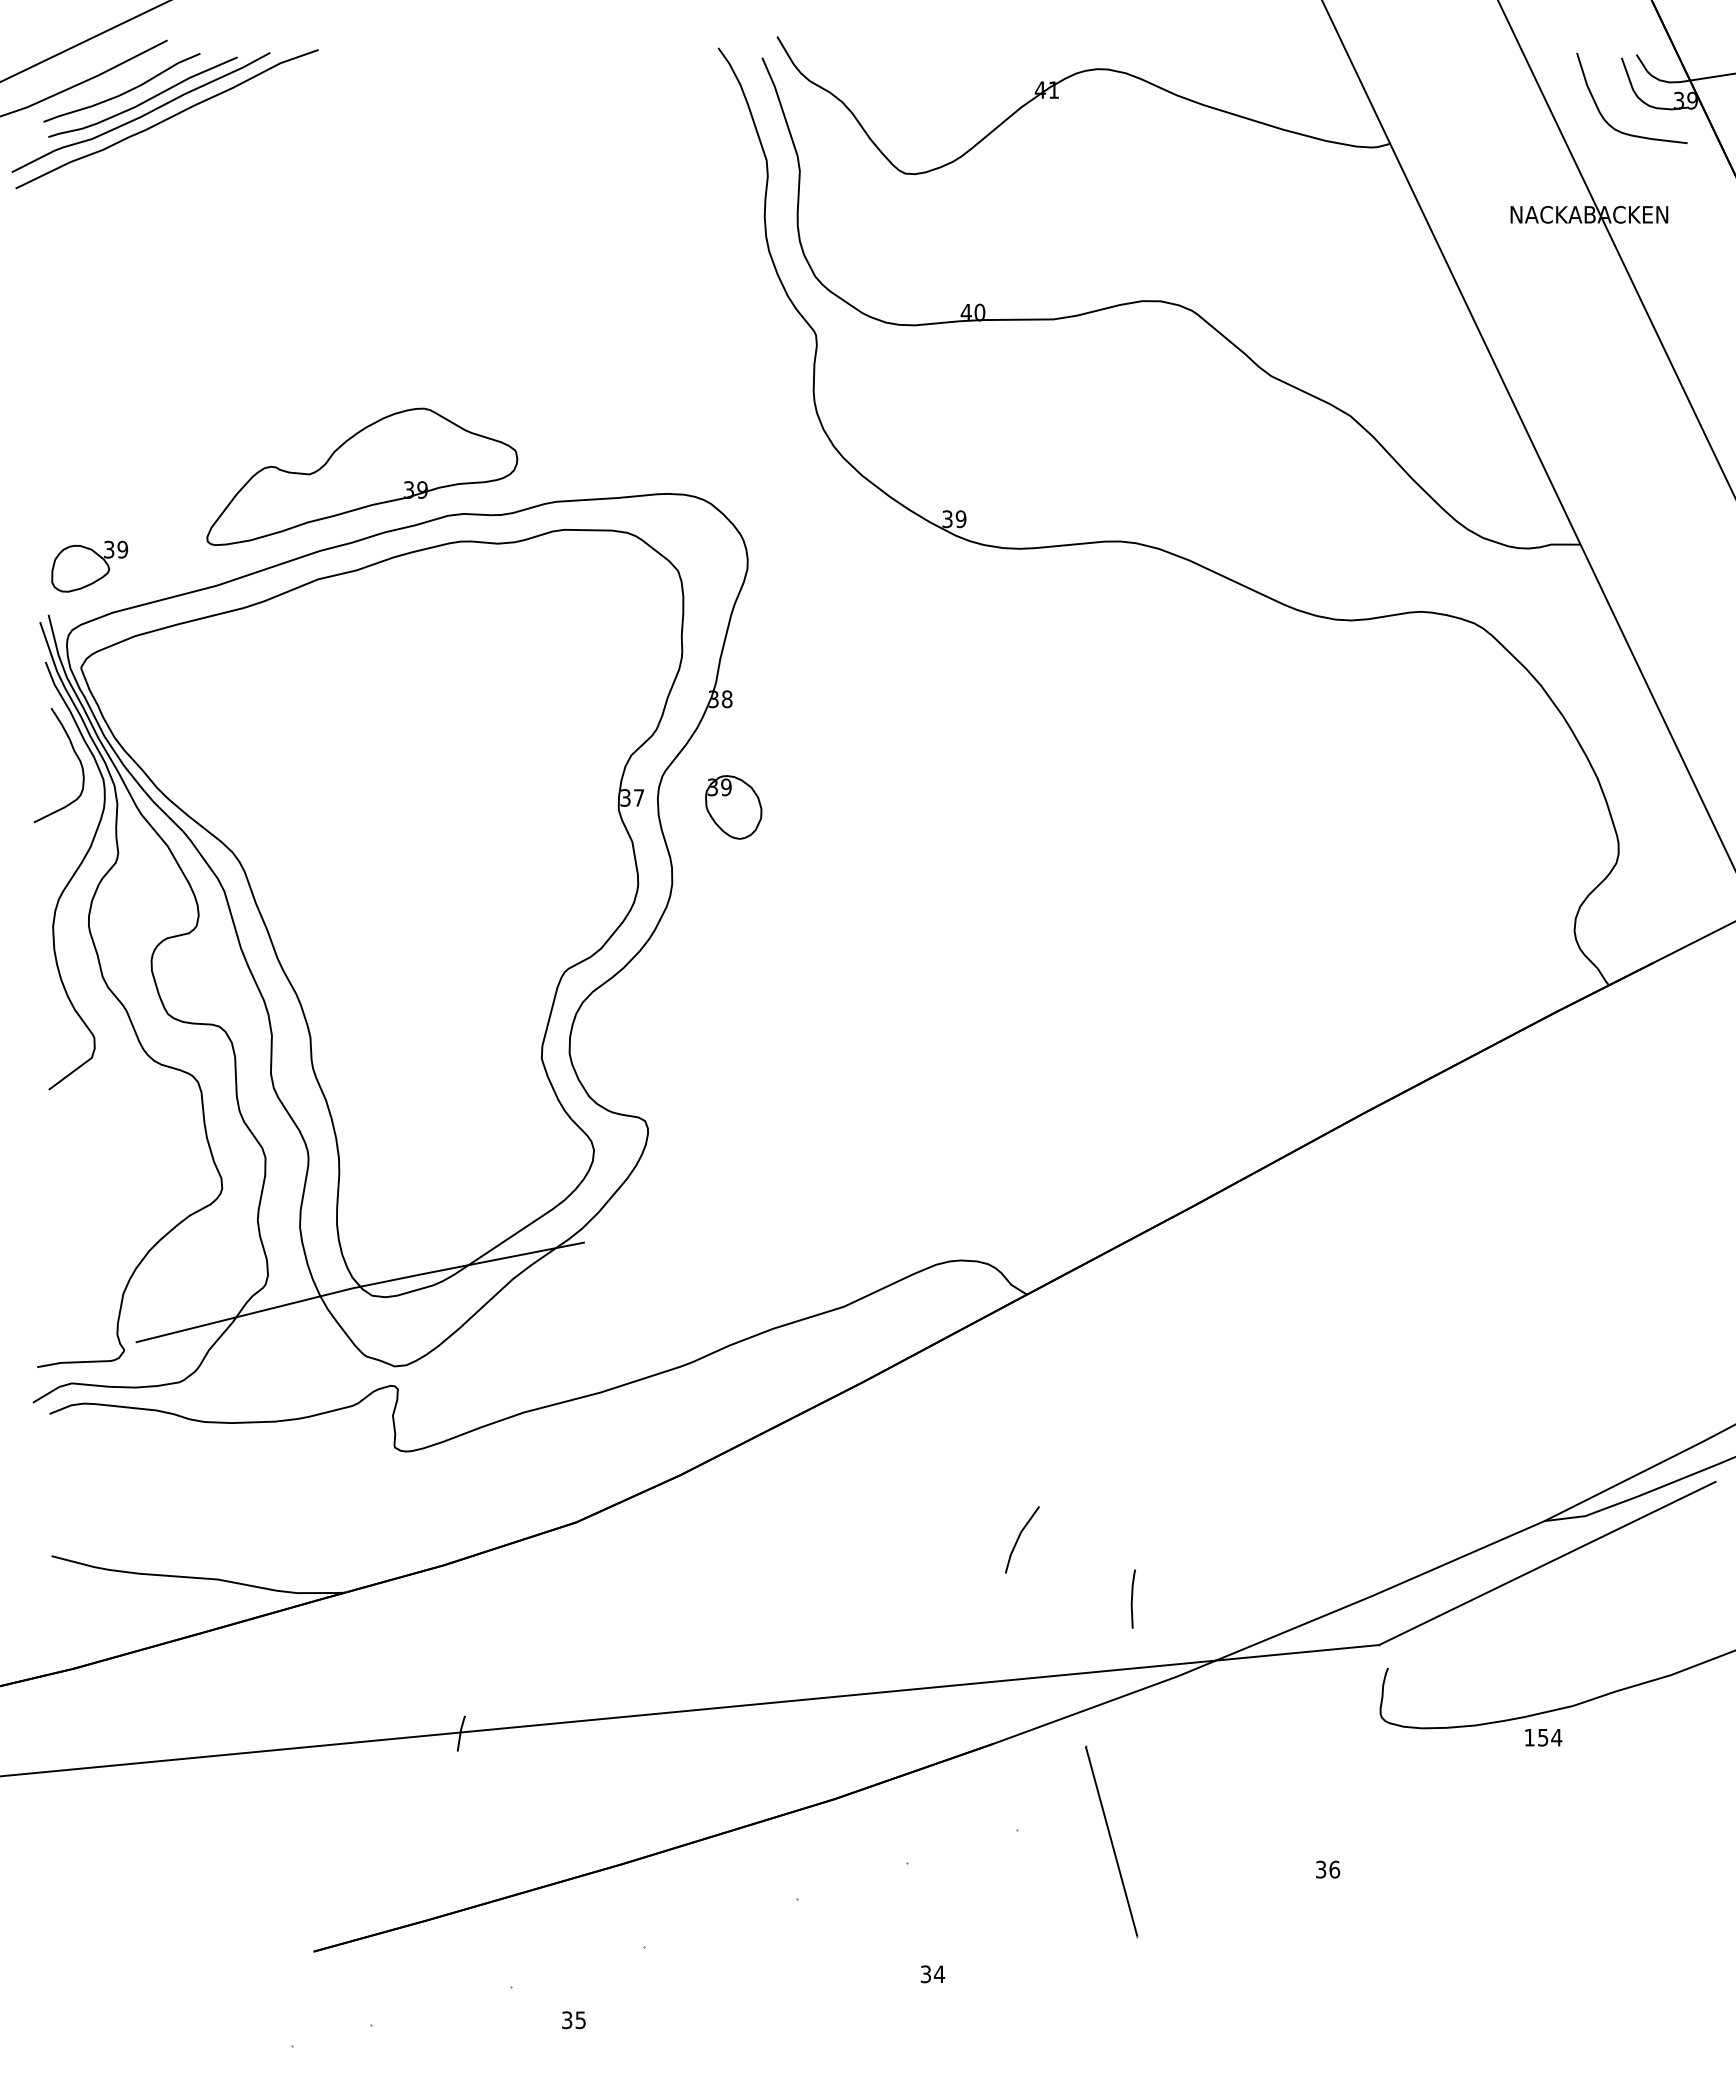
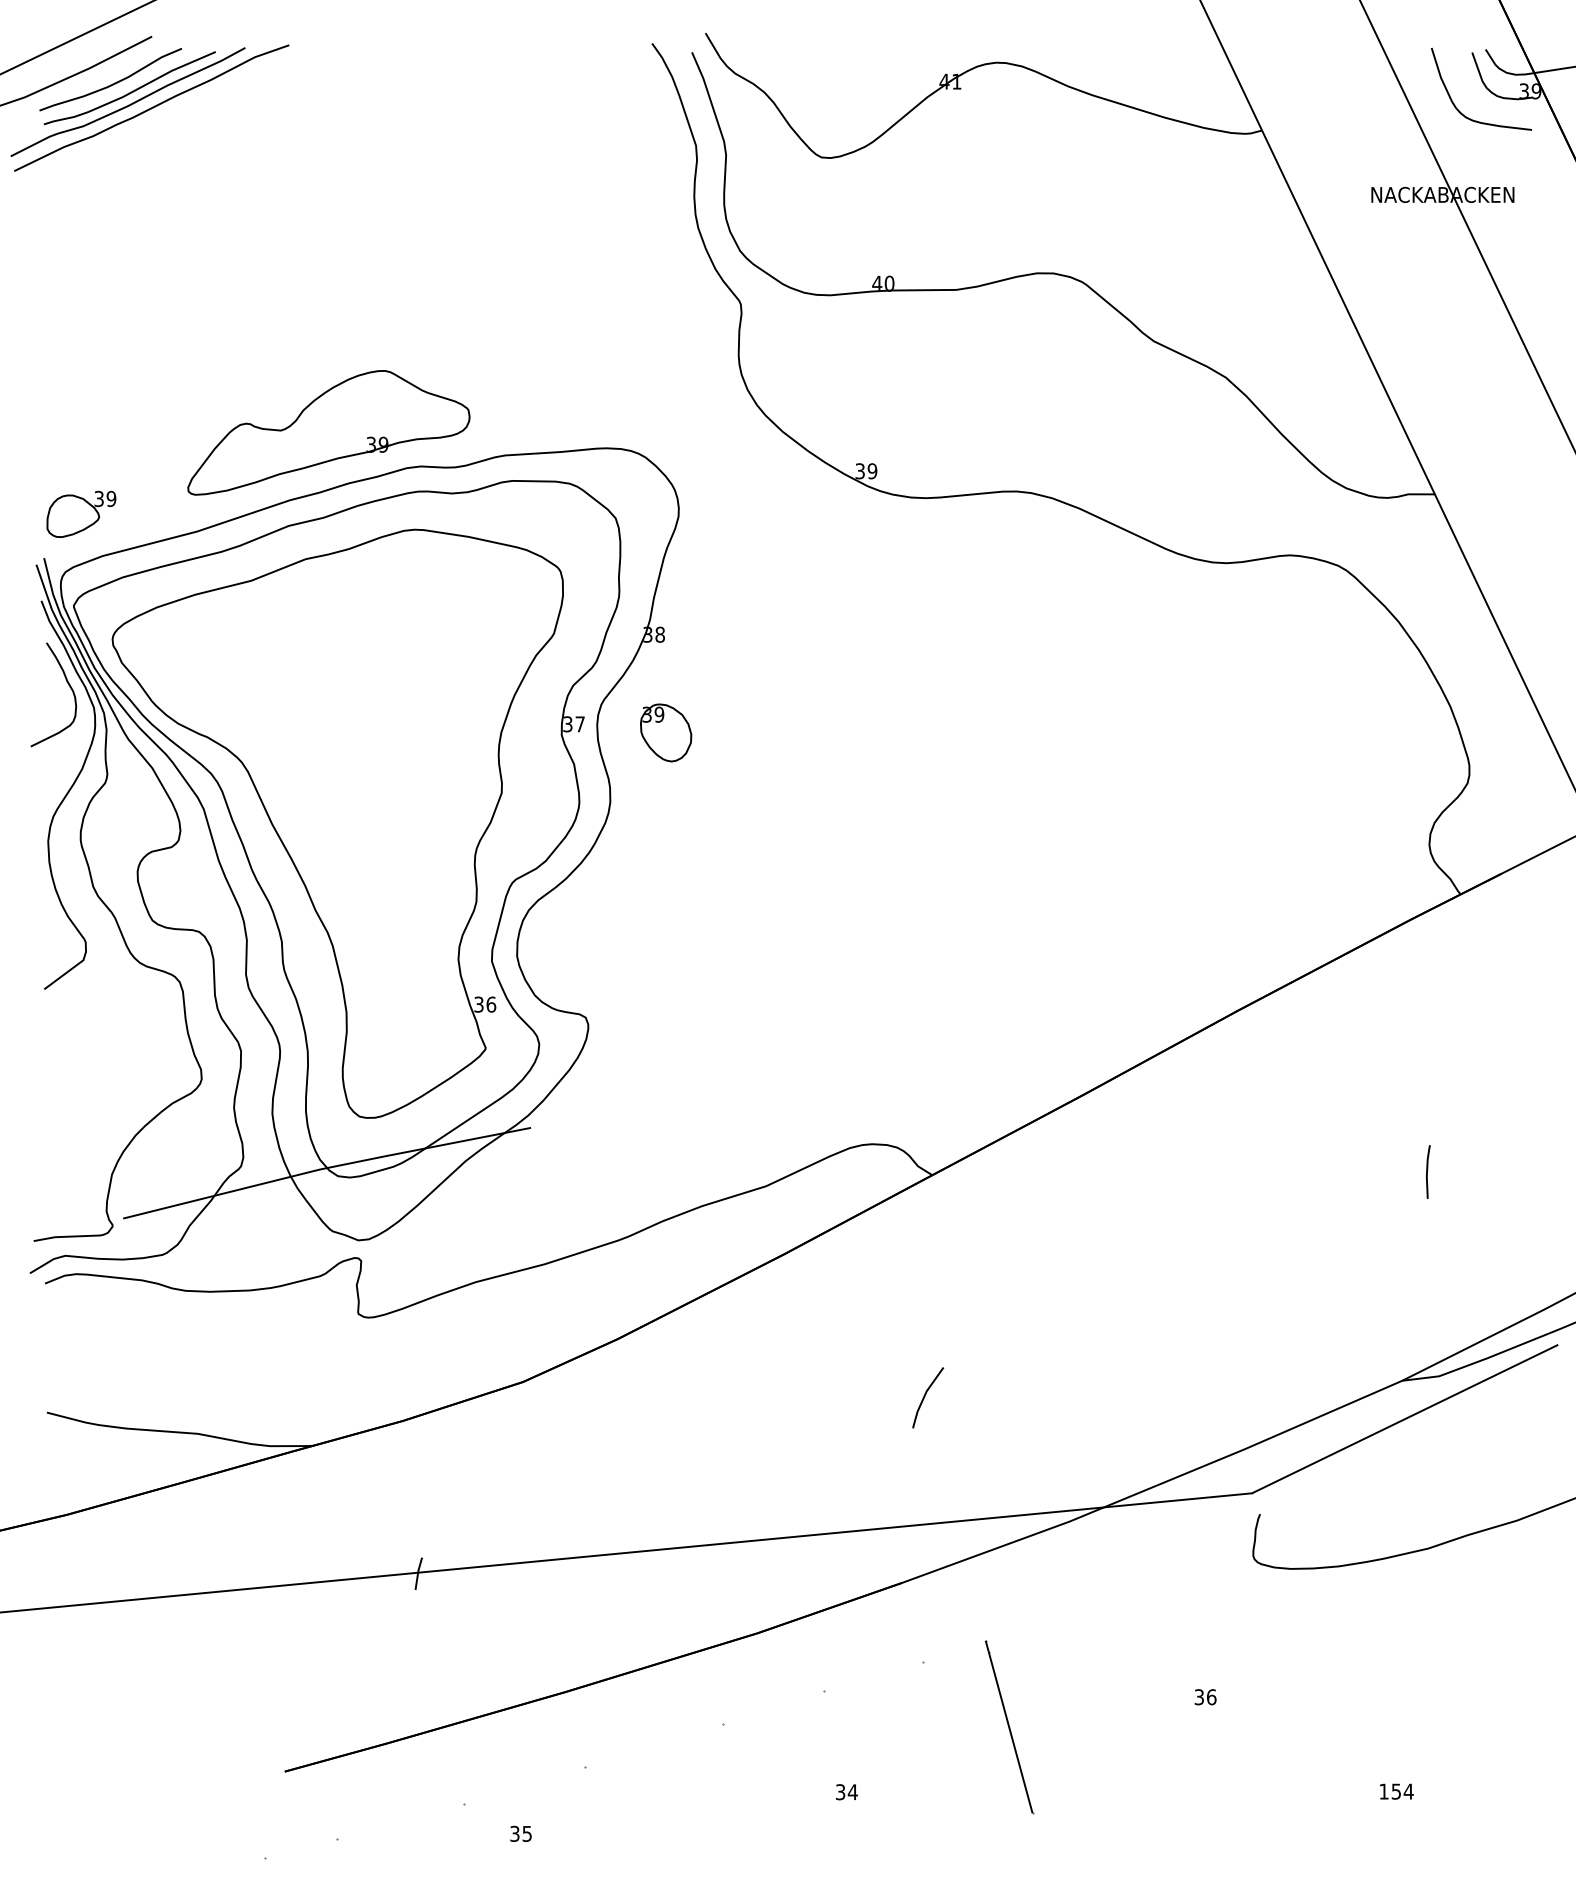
part: (372, 907) -> (338, 823), added
line: (1132, 1598) -> (1427, 1171), moved
text: (1543, 1737) -> (1396, 1791), moved
line: (1111, 1841) -> (1009, 1727), moved

